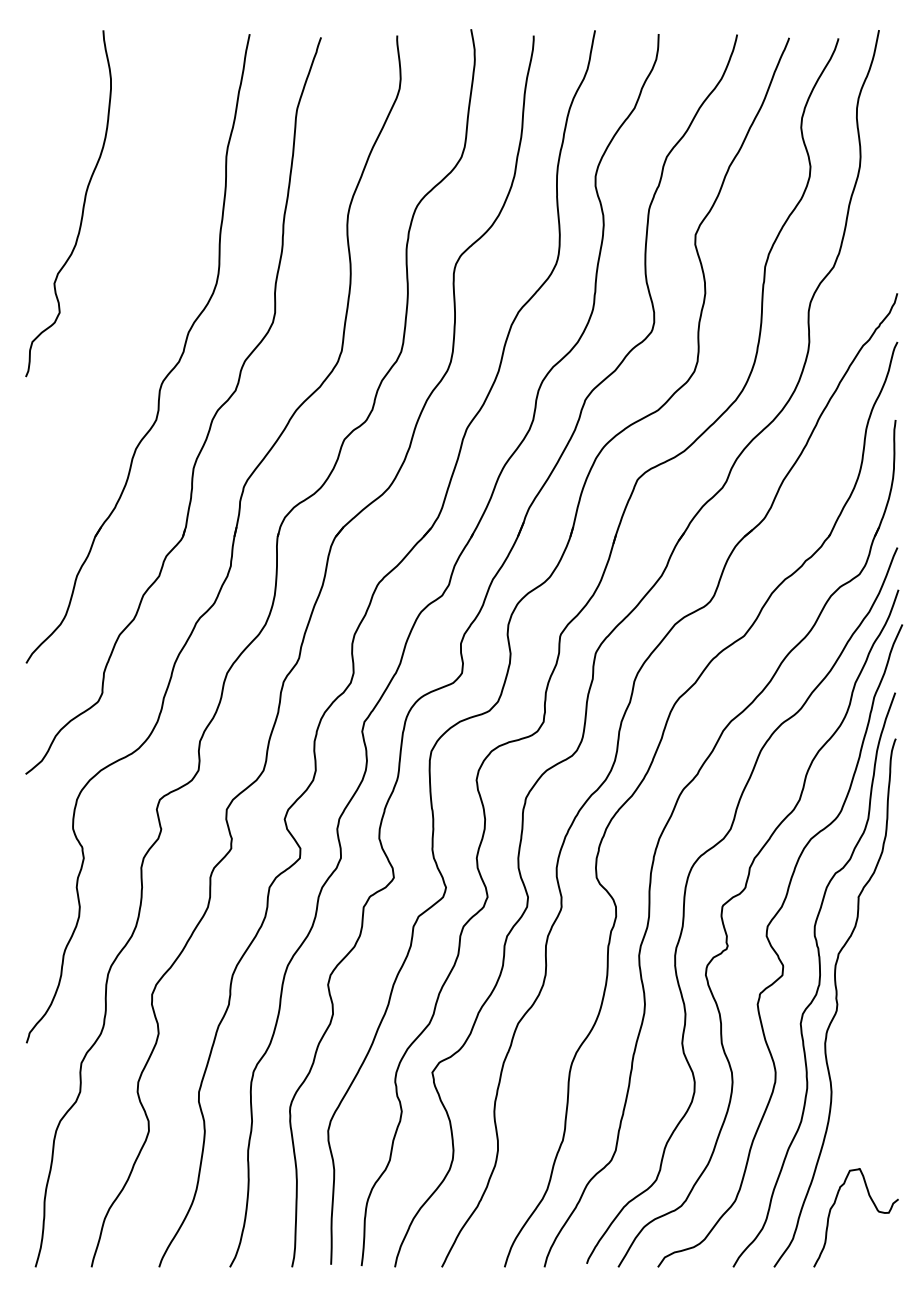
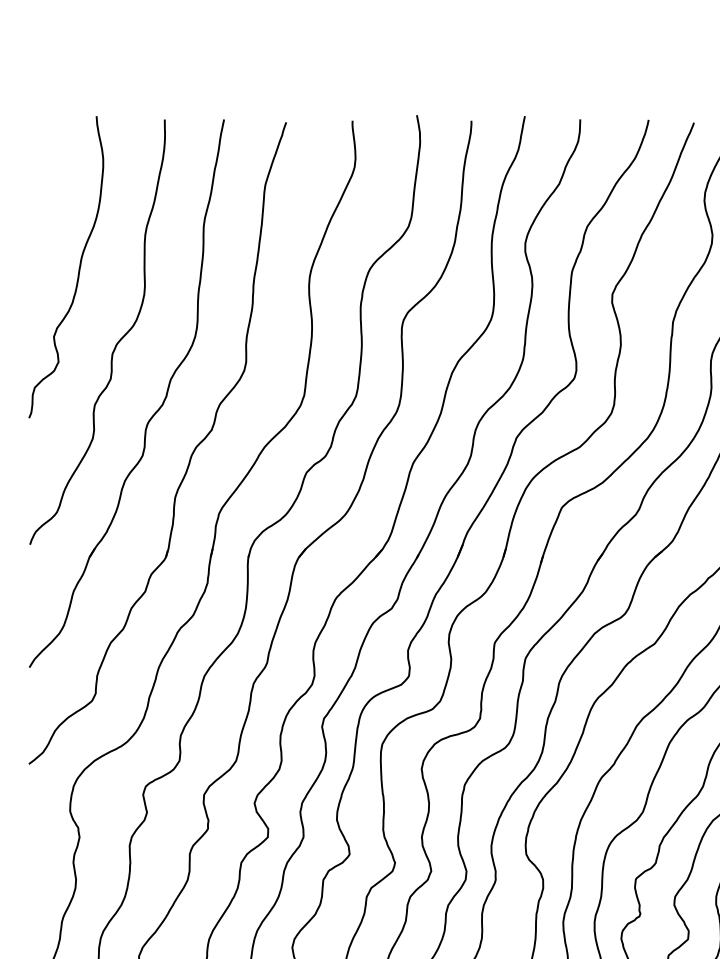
curve: (126, 290) -> (116, 342), added

